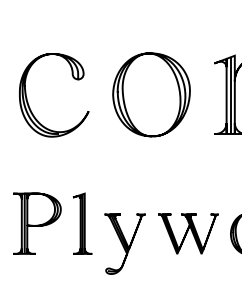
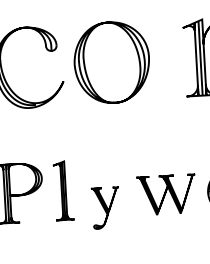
curve: (124, 96) -> (85, 65), moved
part: (124, 243) -> (105, 207), size x0.7

